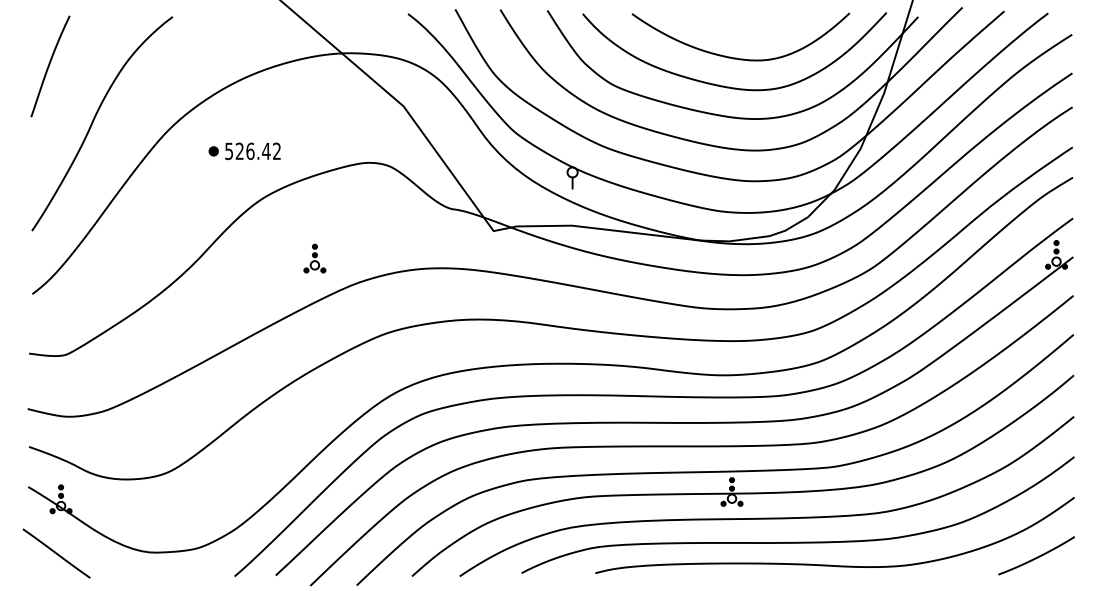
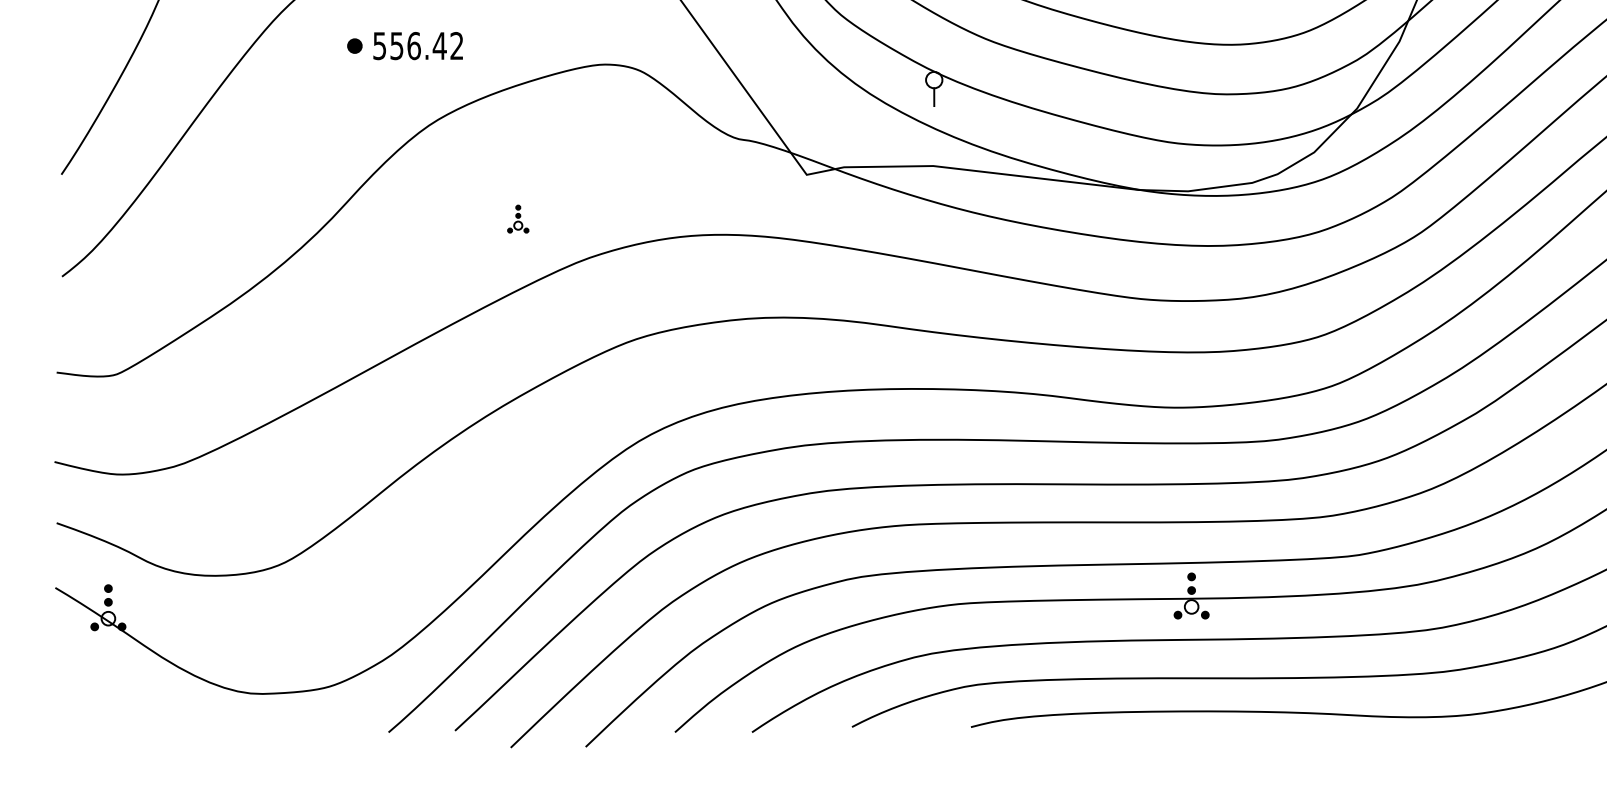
text: (239, 151) -> (396, 46), 526.42 -> 556.42
part: (314, 258) -> (517, 219), size x0.6
line: (56, 553) -> (100, 695), removed

